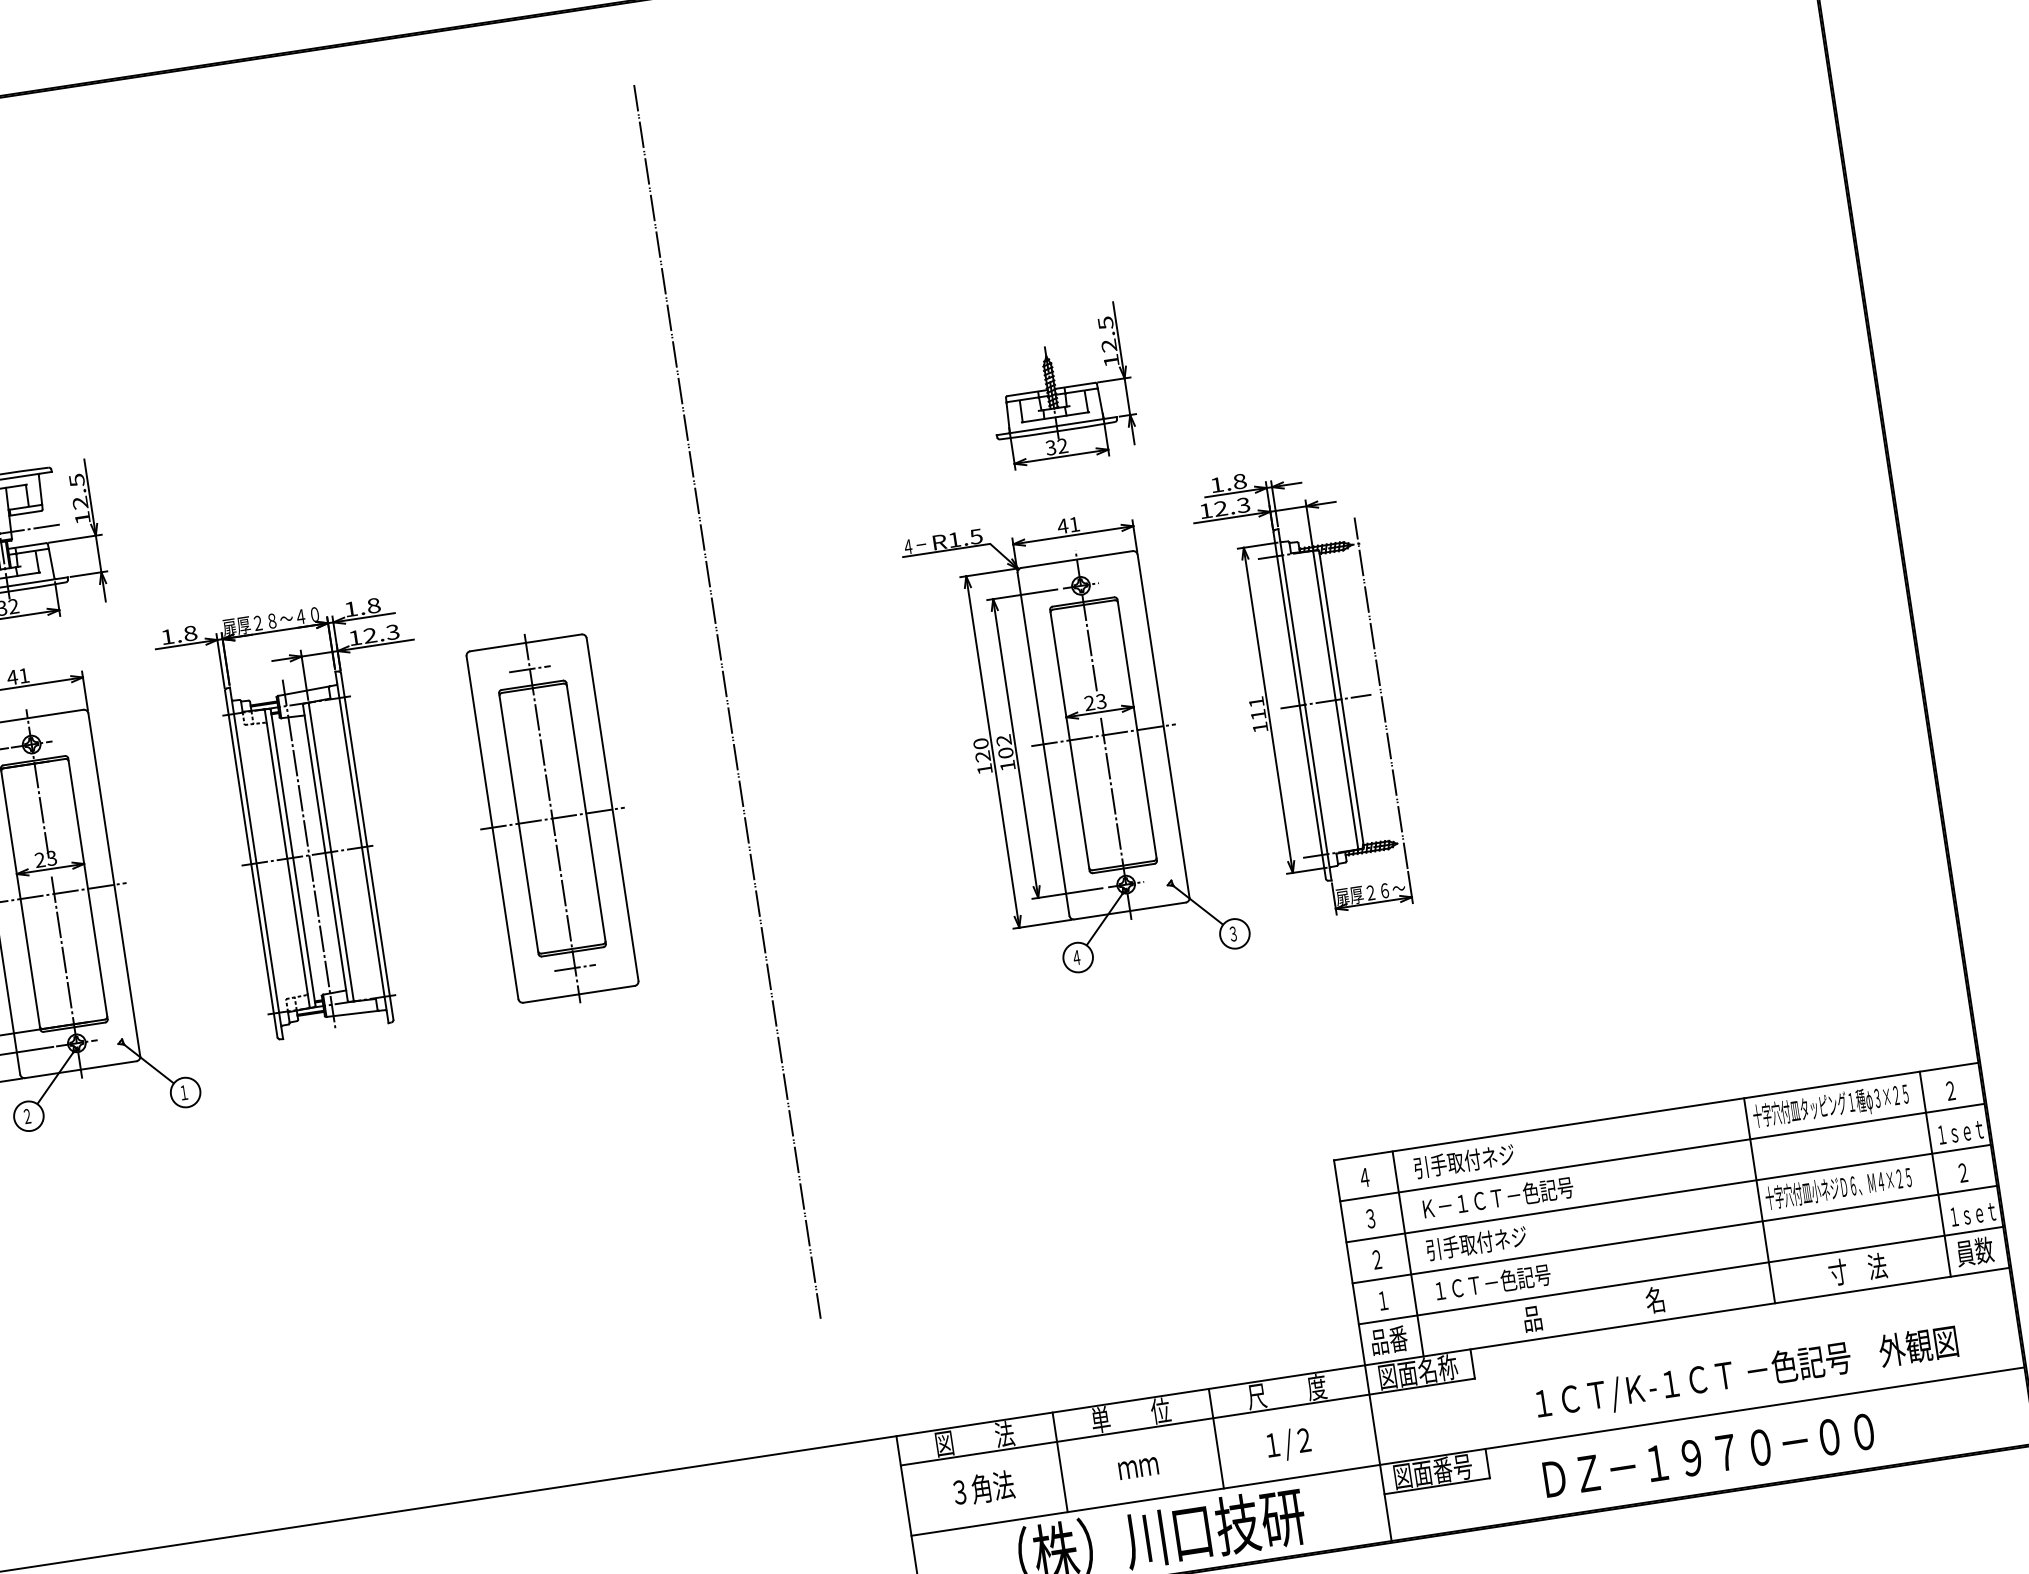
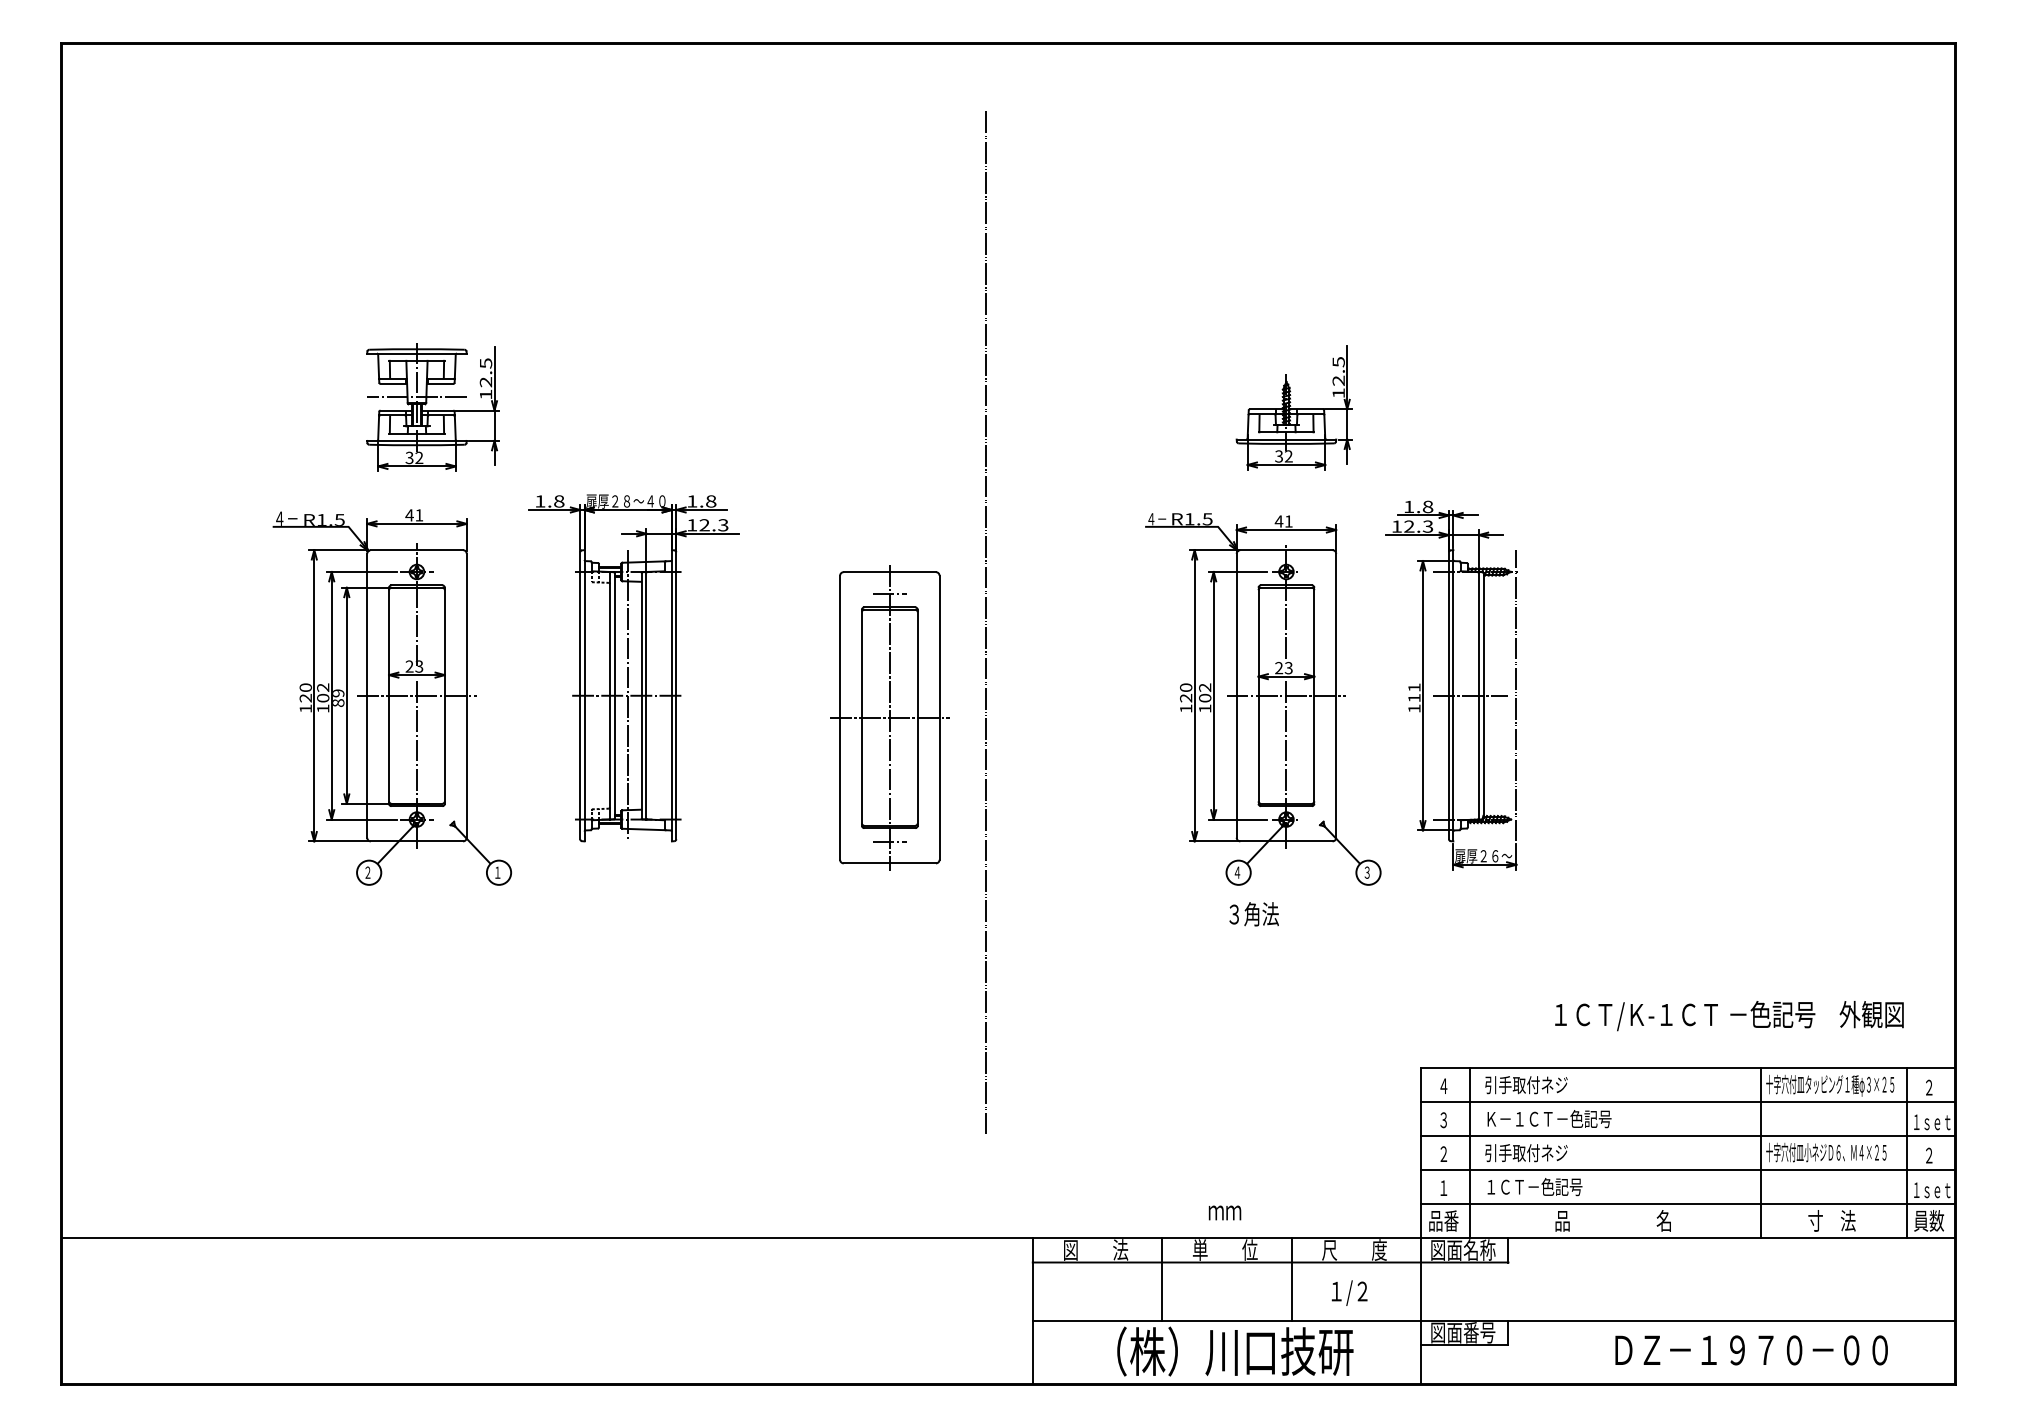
part: (552, 818) -> (889, 717), moved
text: (1747, 1374) -> (1729, 1016), moved
text: (1708, 1455) -> (1751, 1350), moved
text: (1137, 1467) -> (1224, 1212), moved
text: (983, 1488) -> (1253, 914), moved

